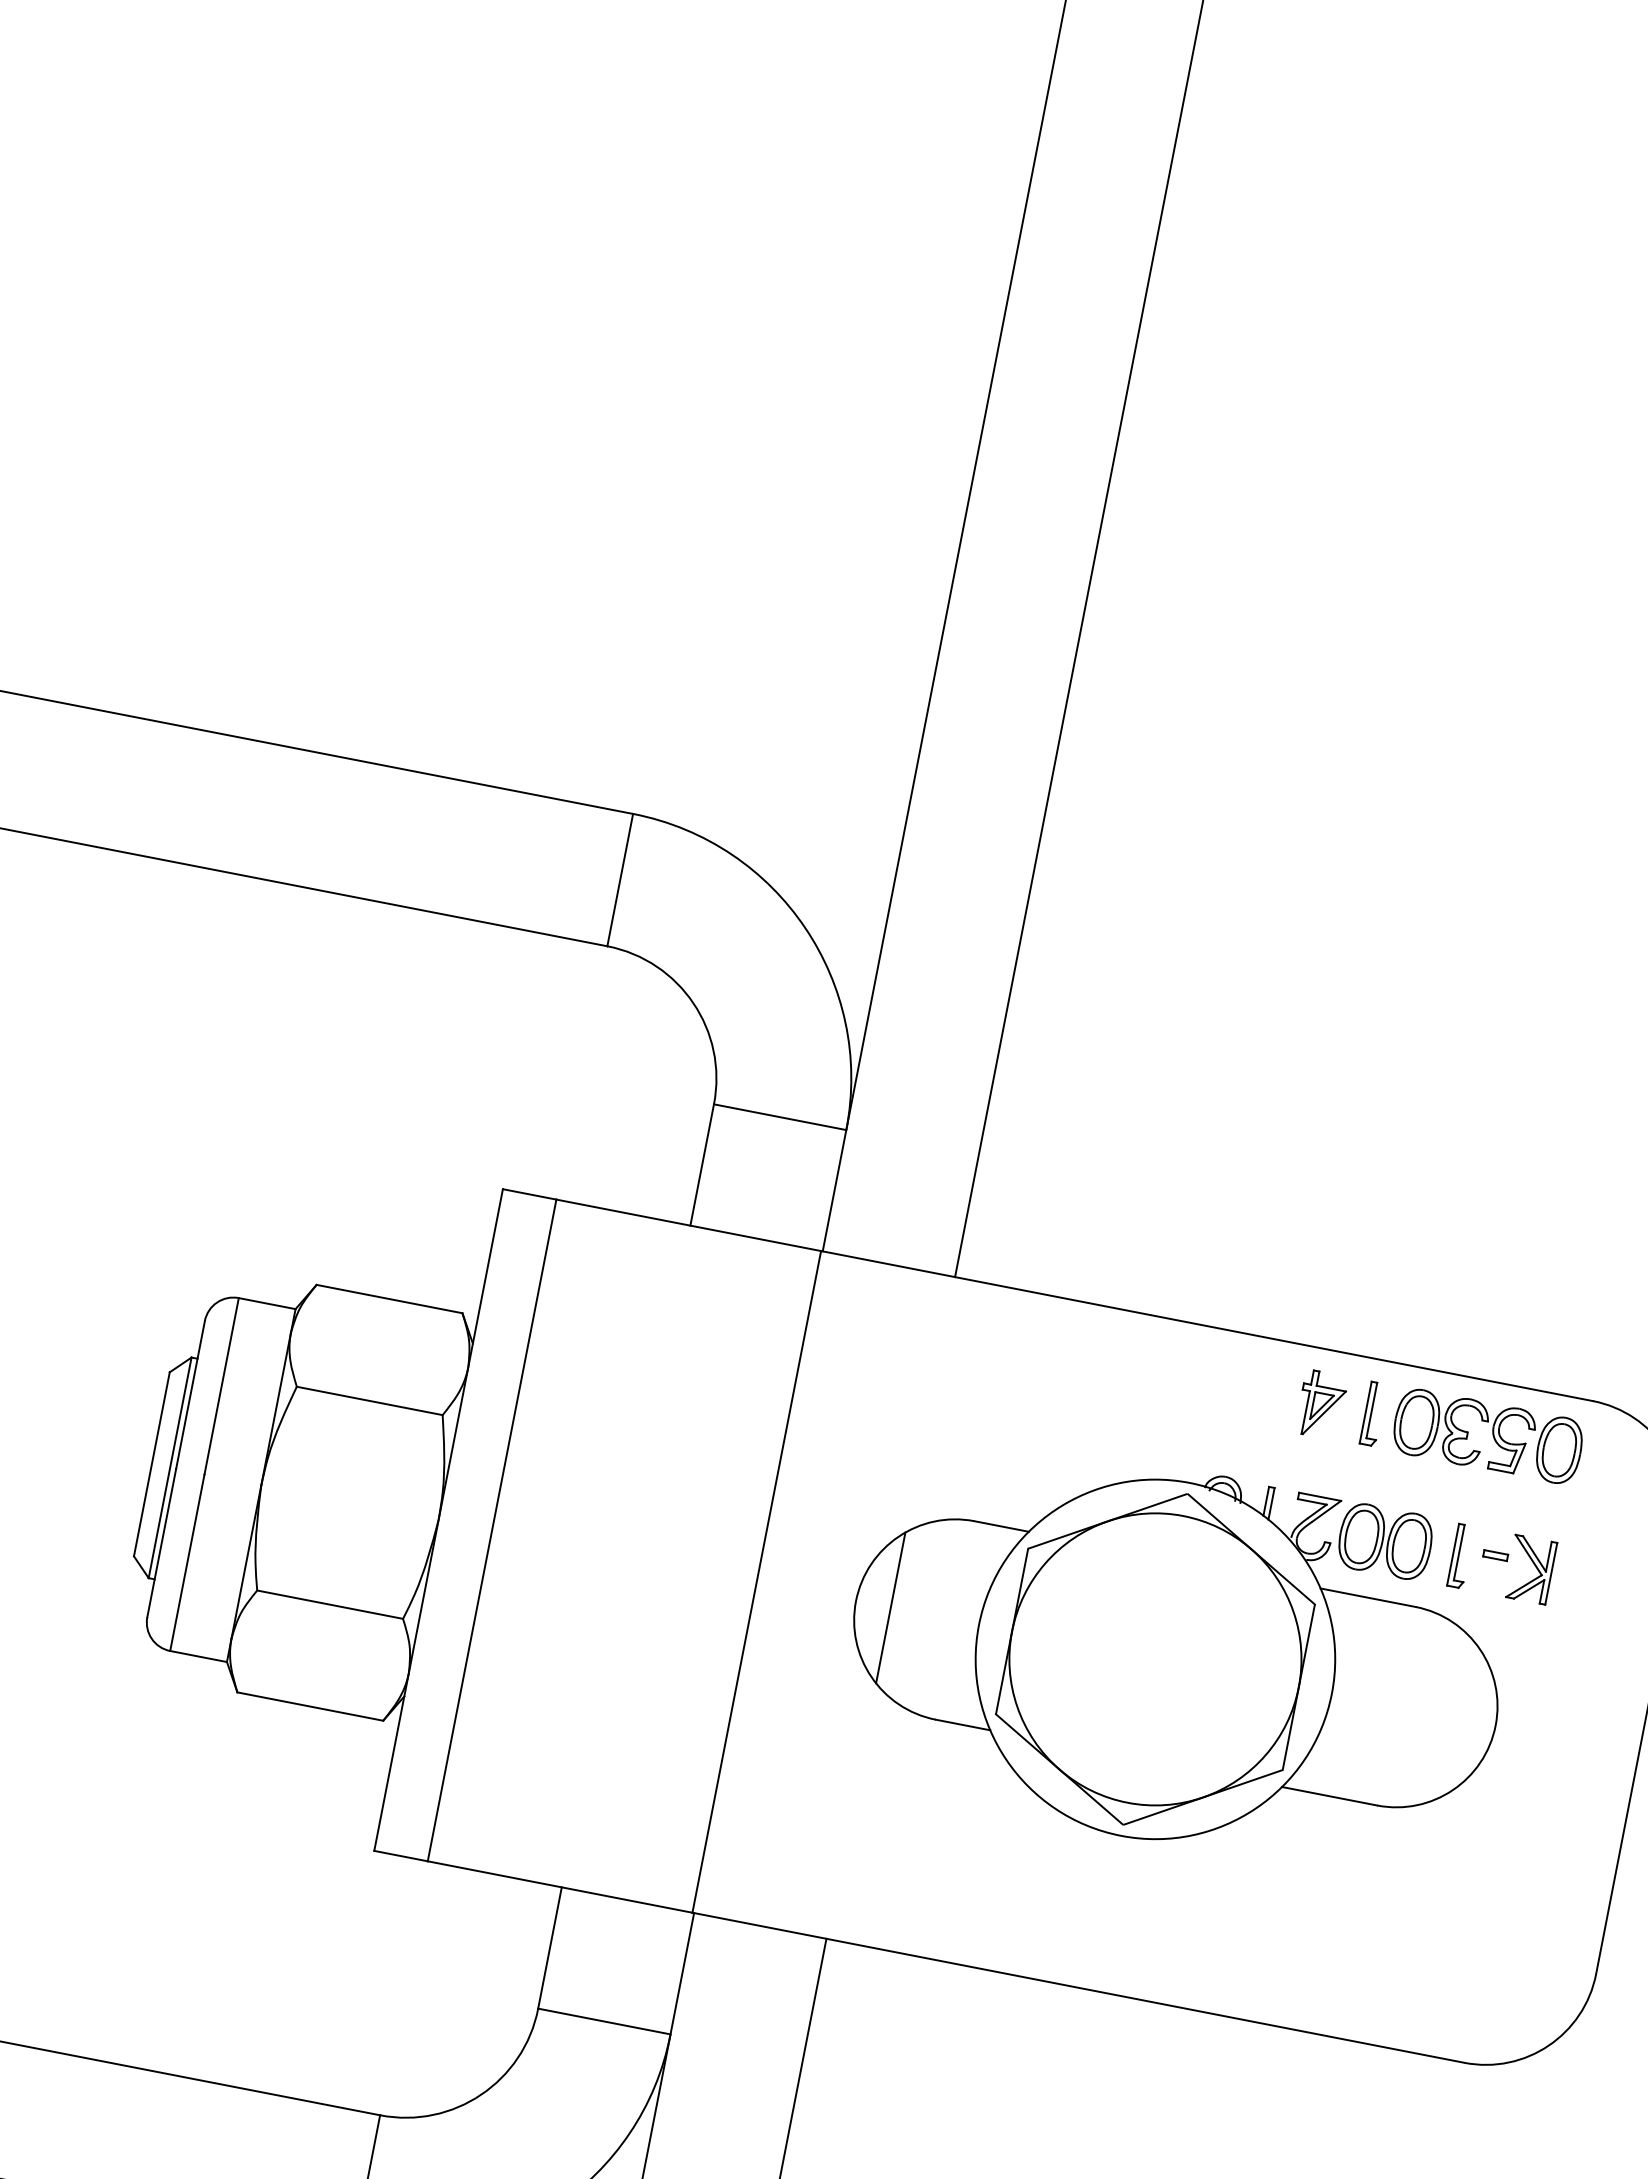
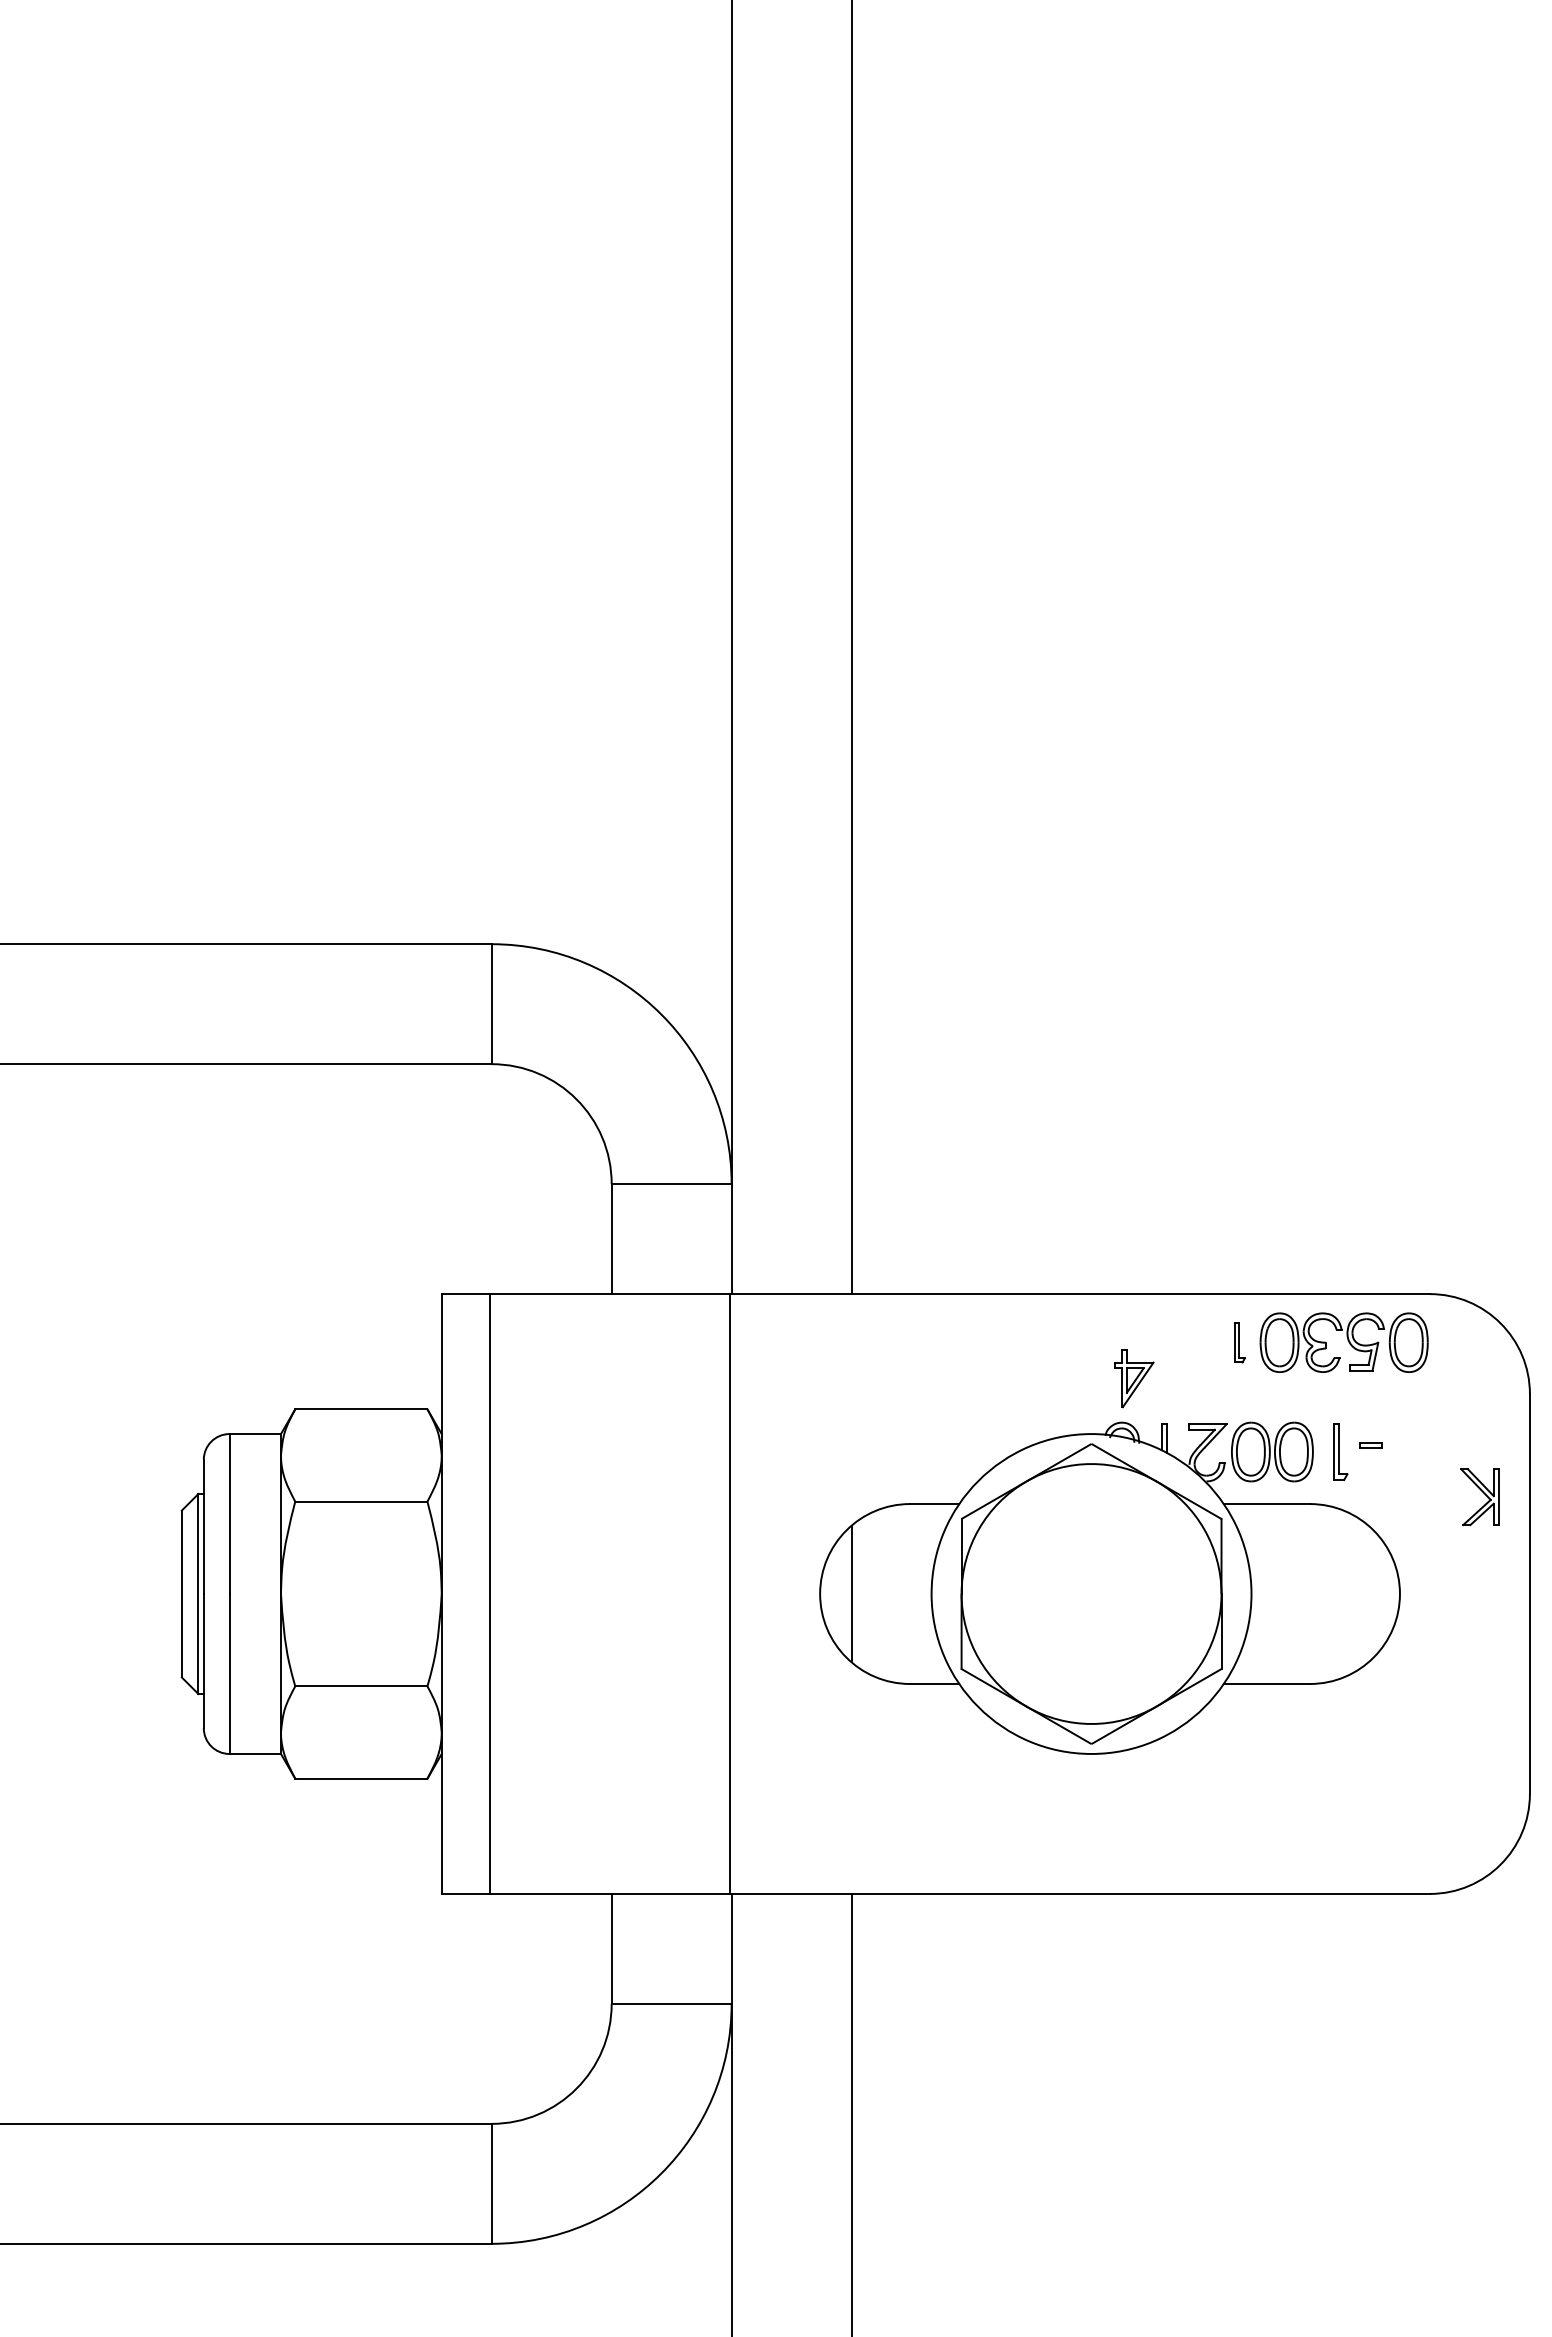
part: (1321, 1404) -> (1134, 1378), moved
part: (1372, 1413) -> (1239, 1342), size x0.7
part: (1529, 1570) -> (1479, 1497), moved

